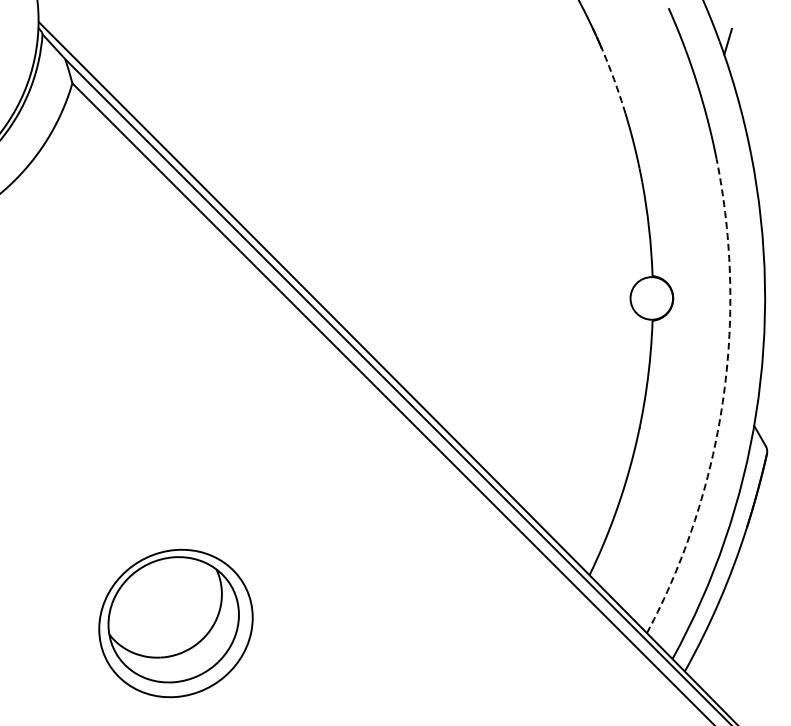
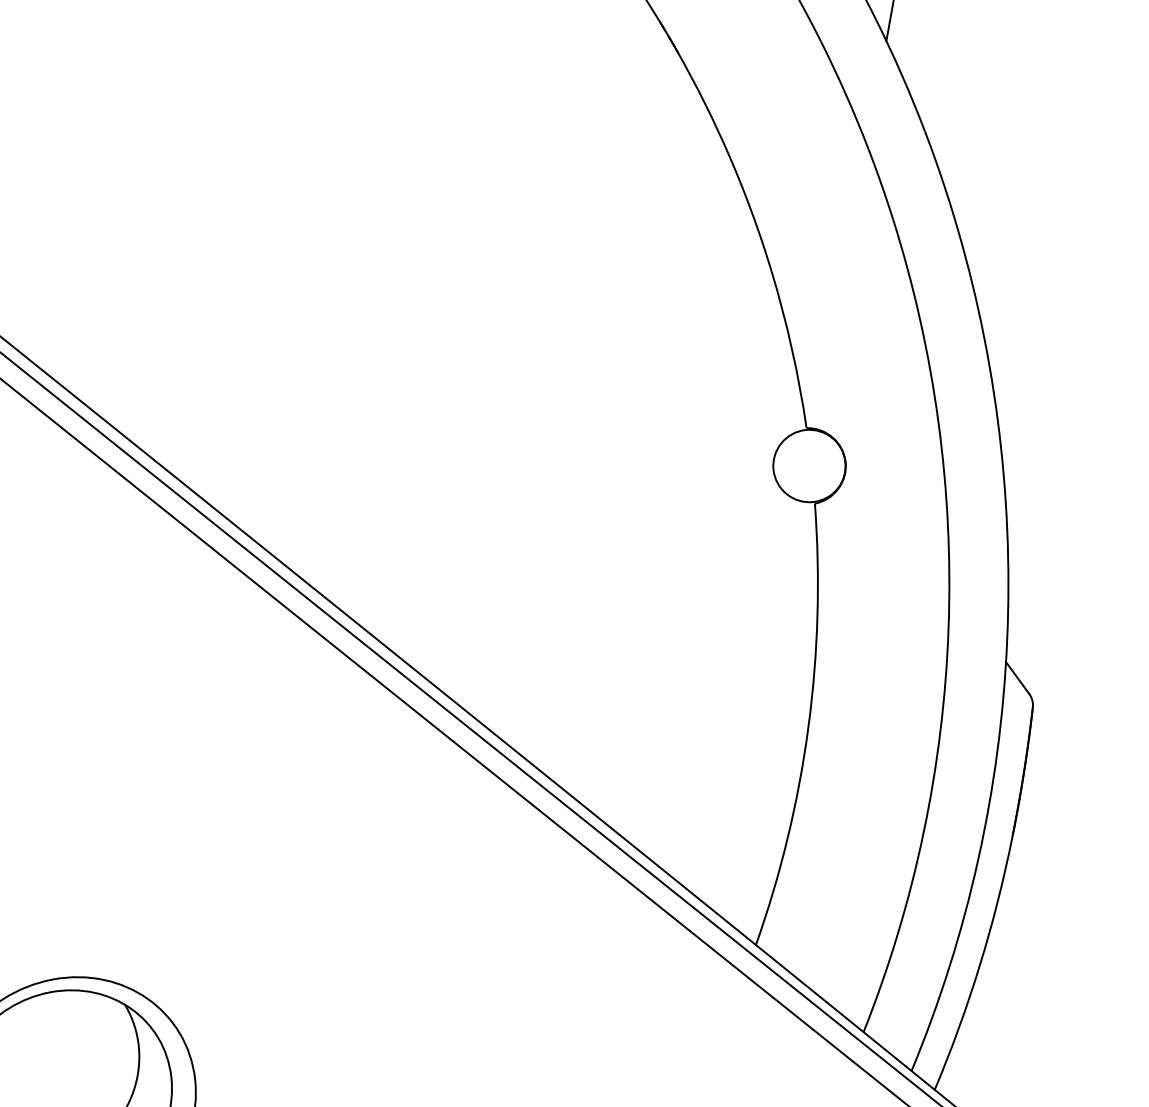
arc: (614, 79) -> (705, 103), dashed -> solid
arc: (722, 402) -> (948, 628), dashed -> solid

